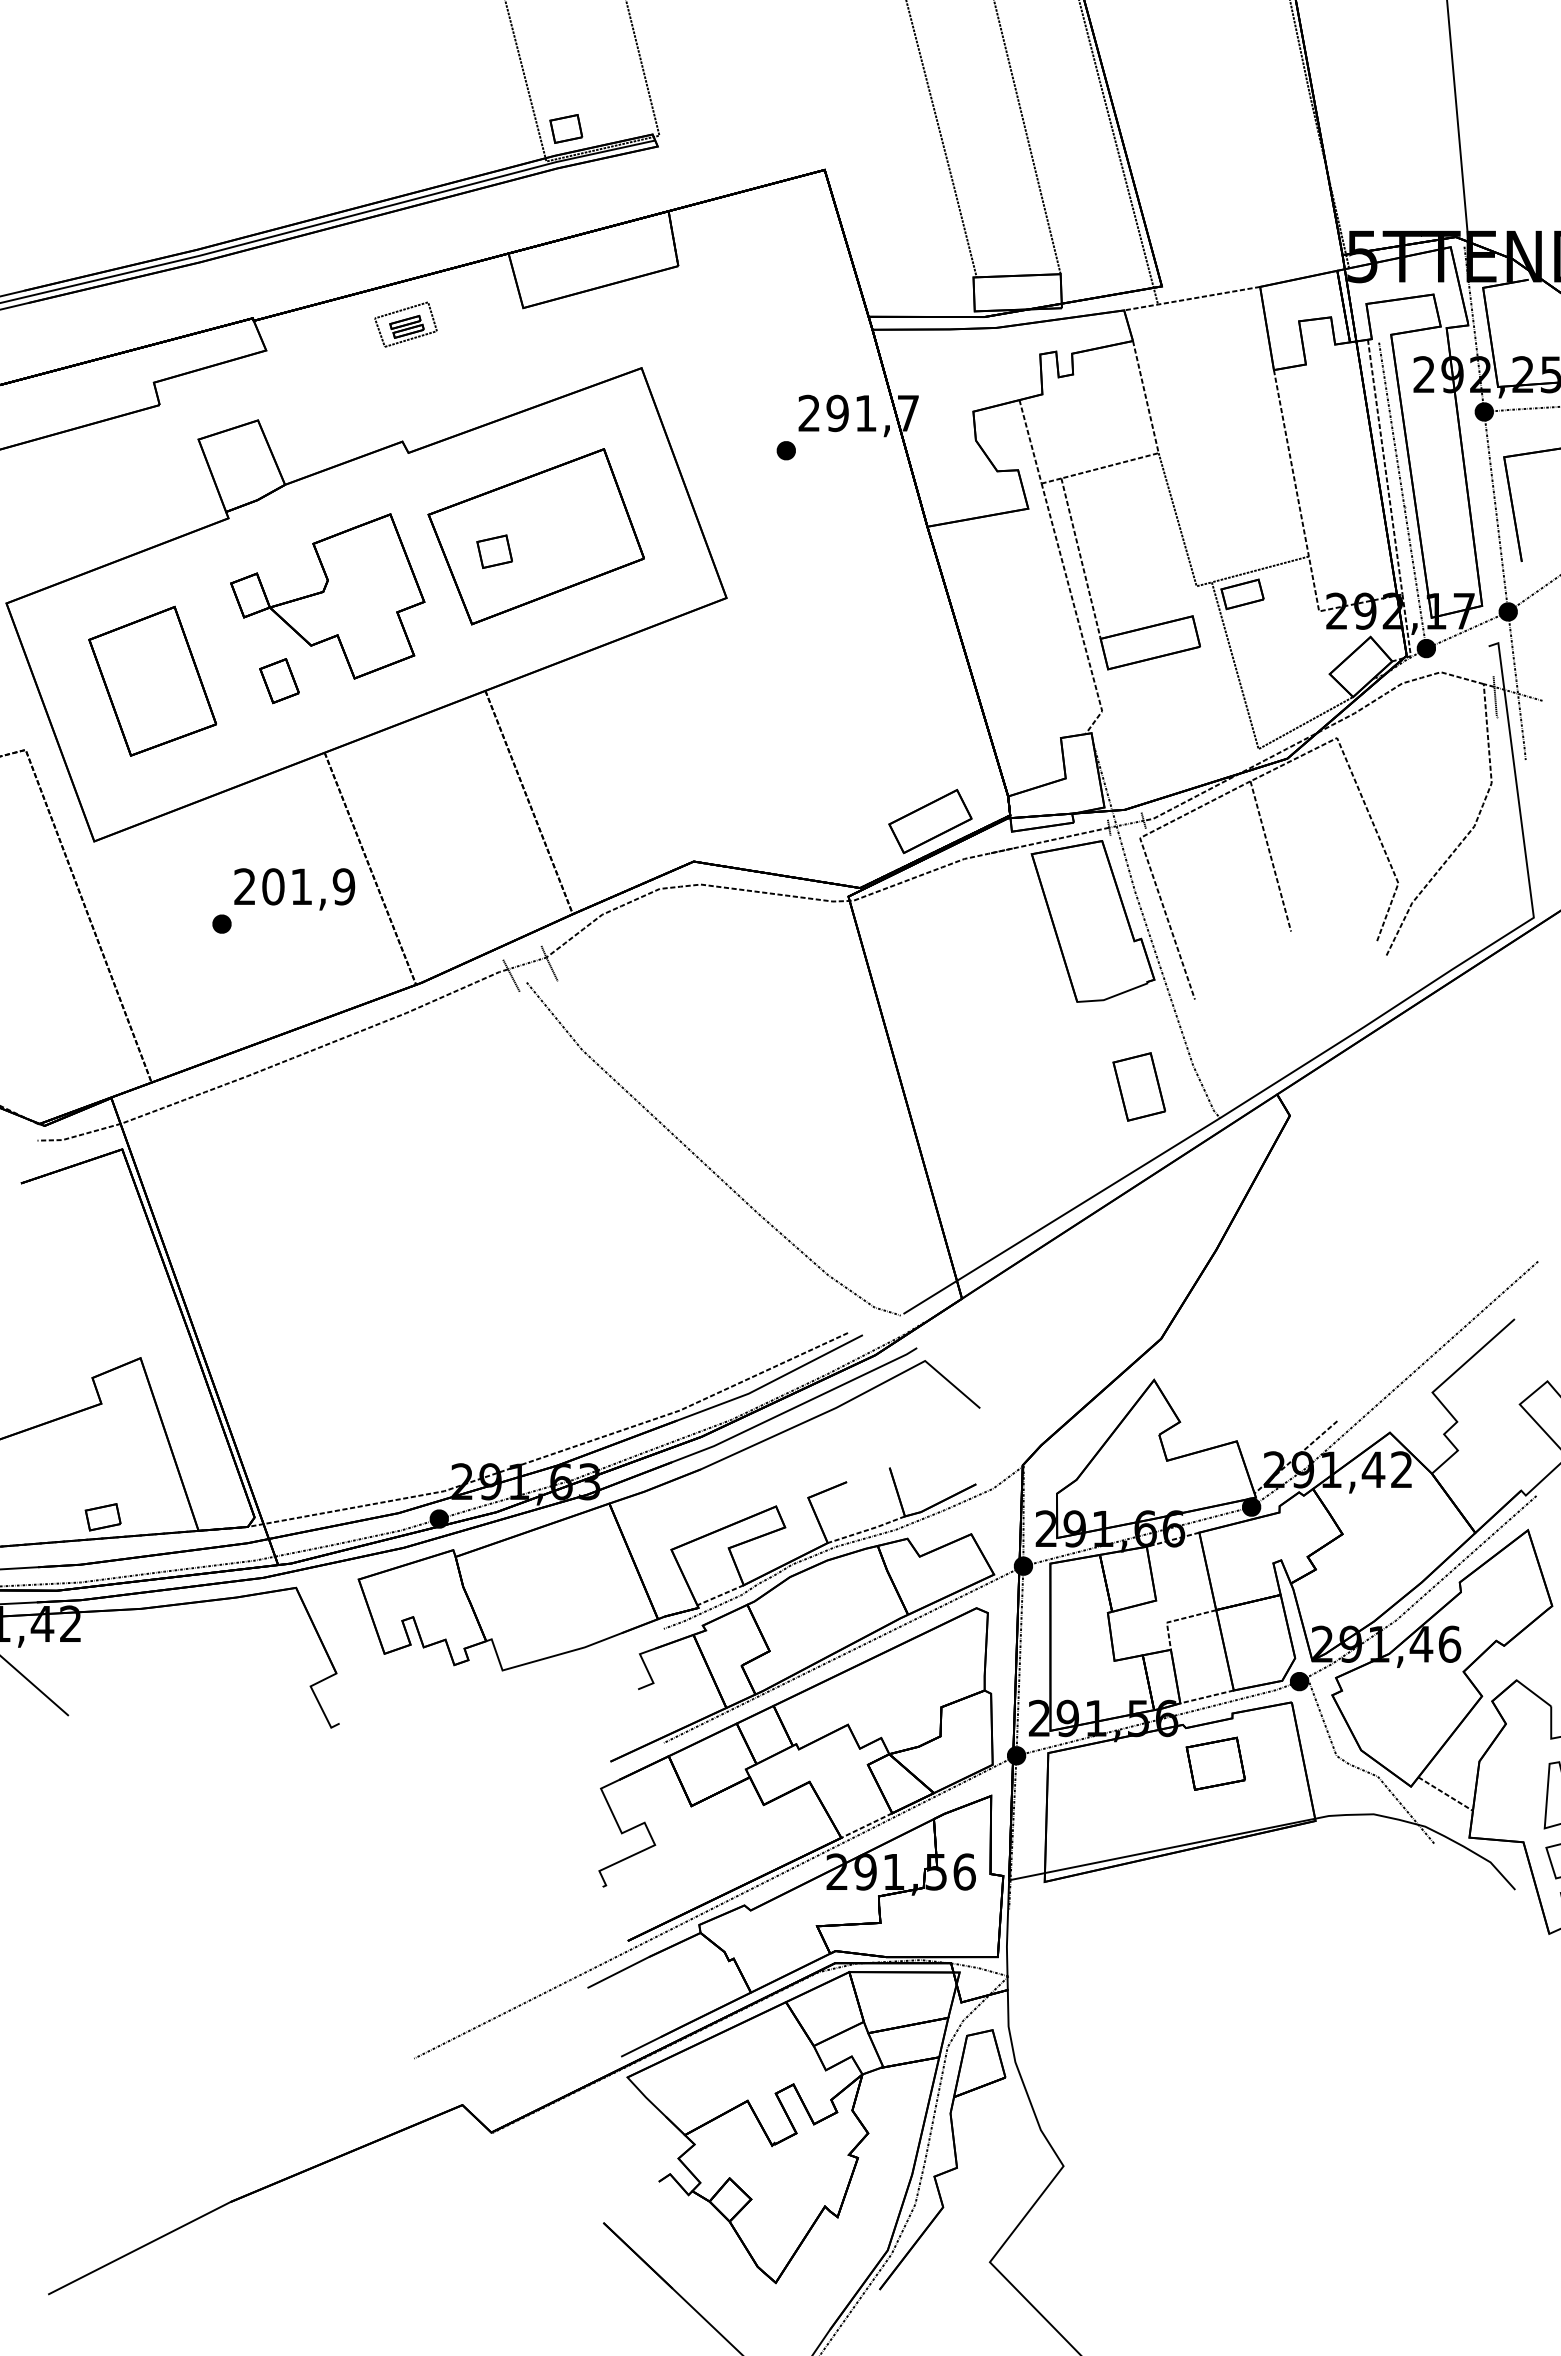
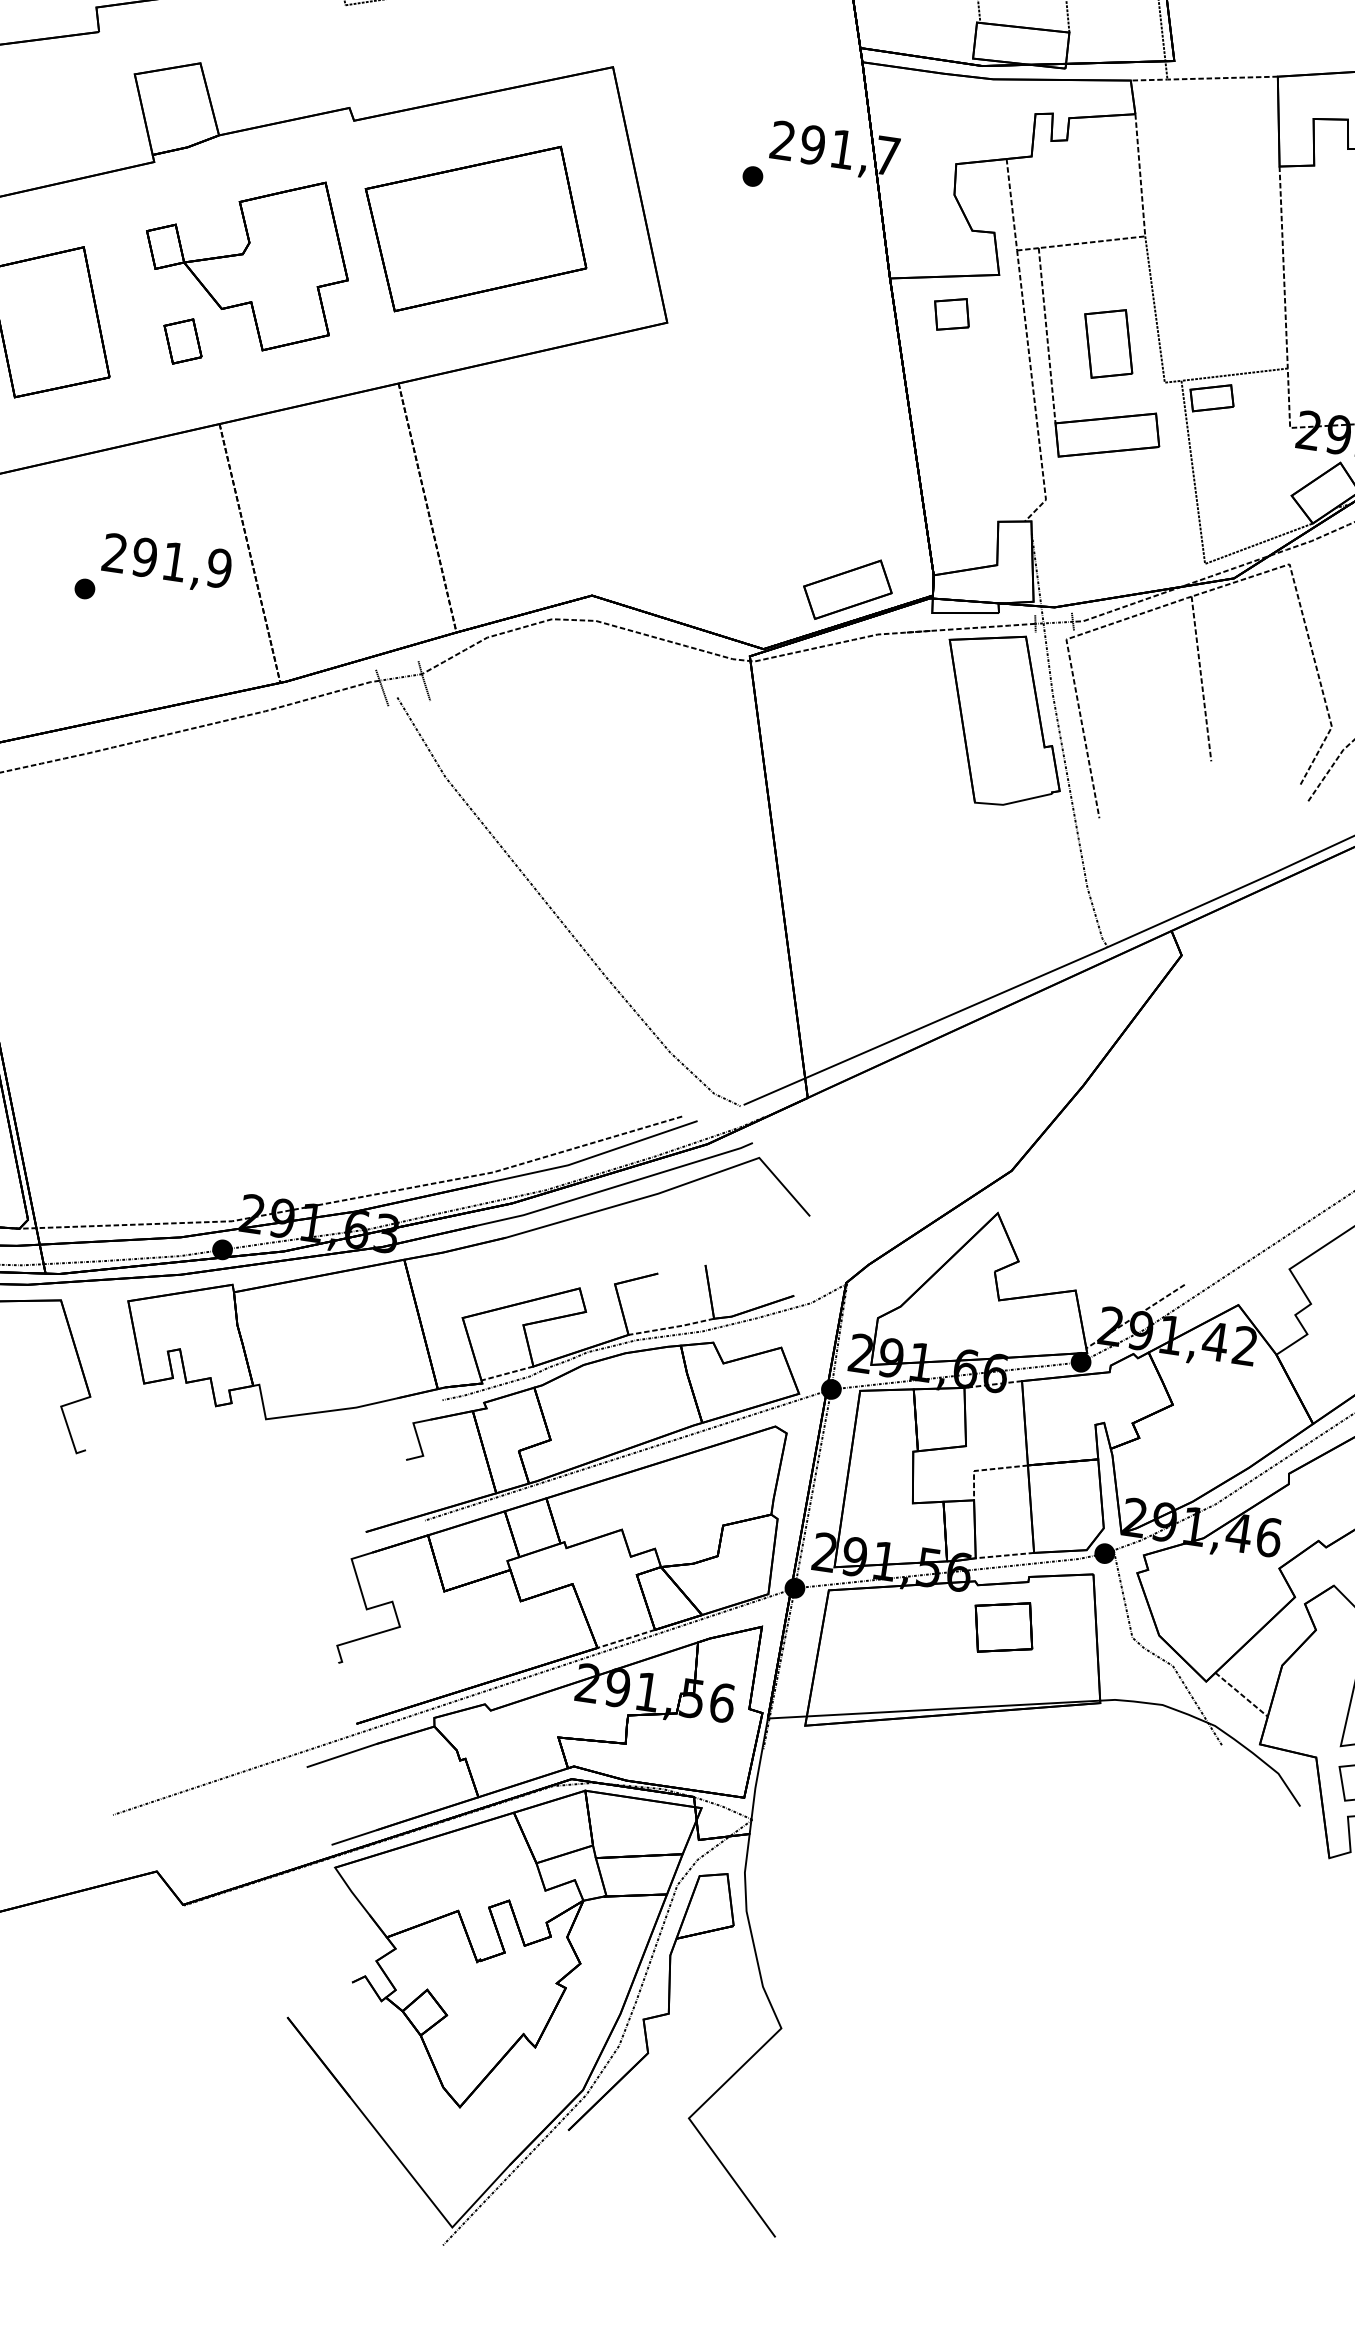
part: (494, 551) -> (951, 314), moved
text: (273, 886) -> (145, 557), 201,9 -> 291,9
part: (1139, 1086) -> (1108, 343), moved

